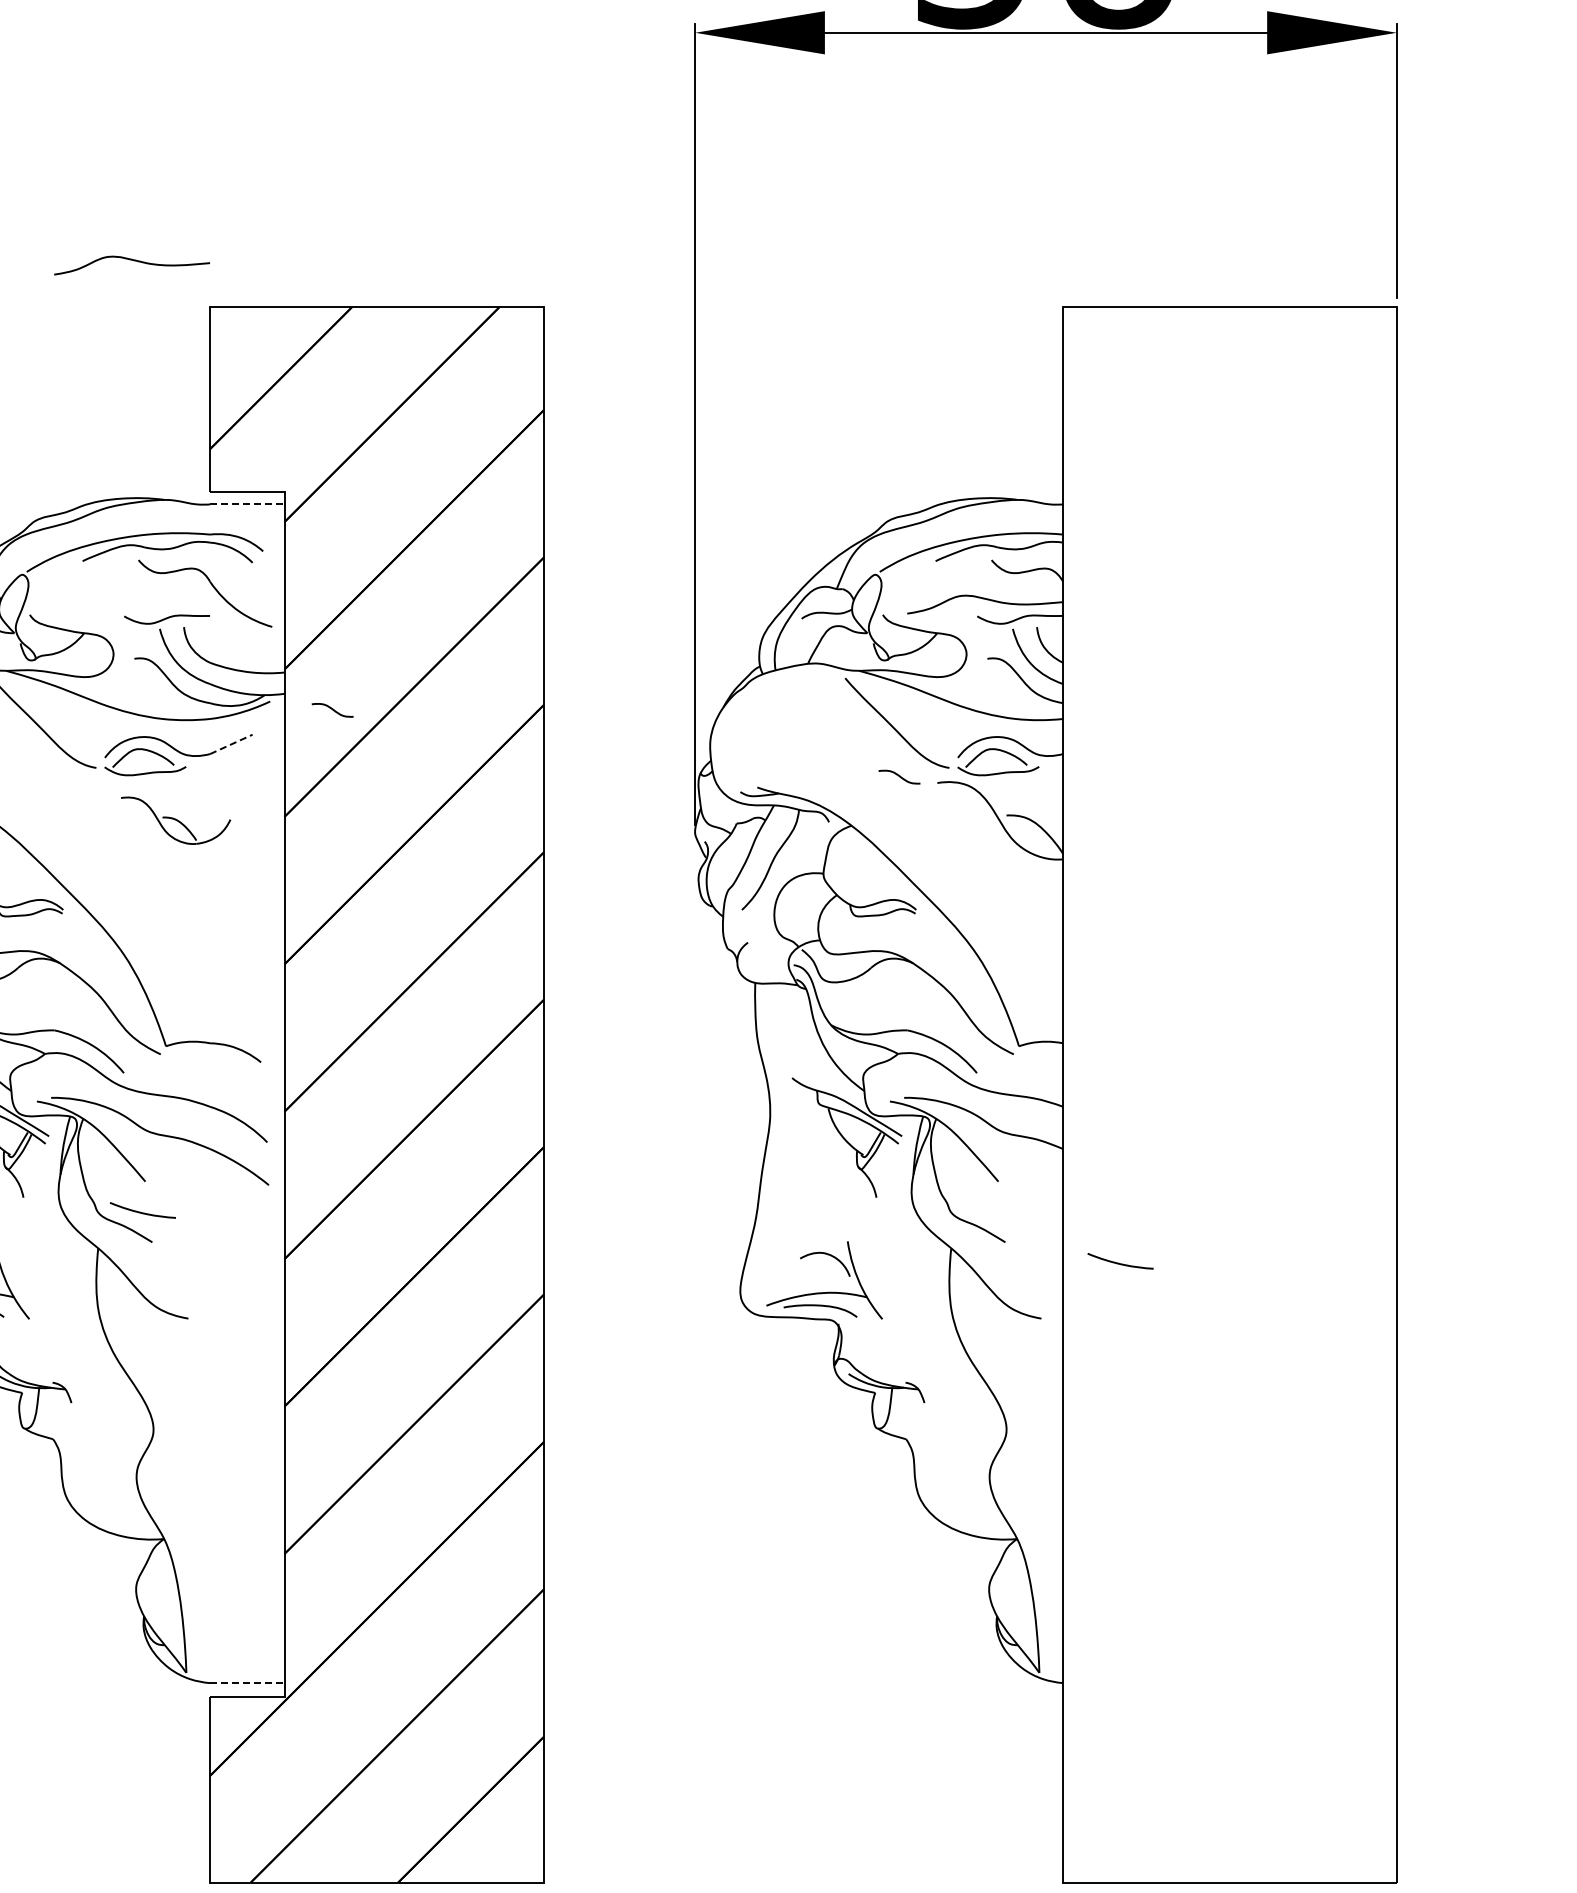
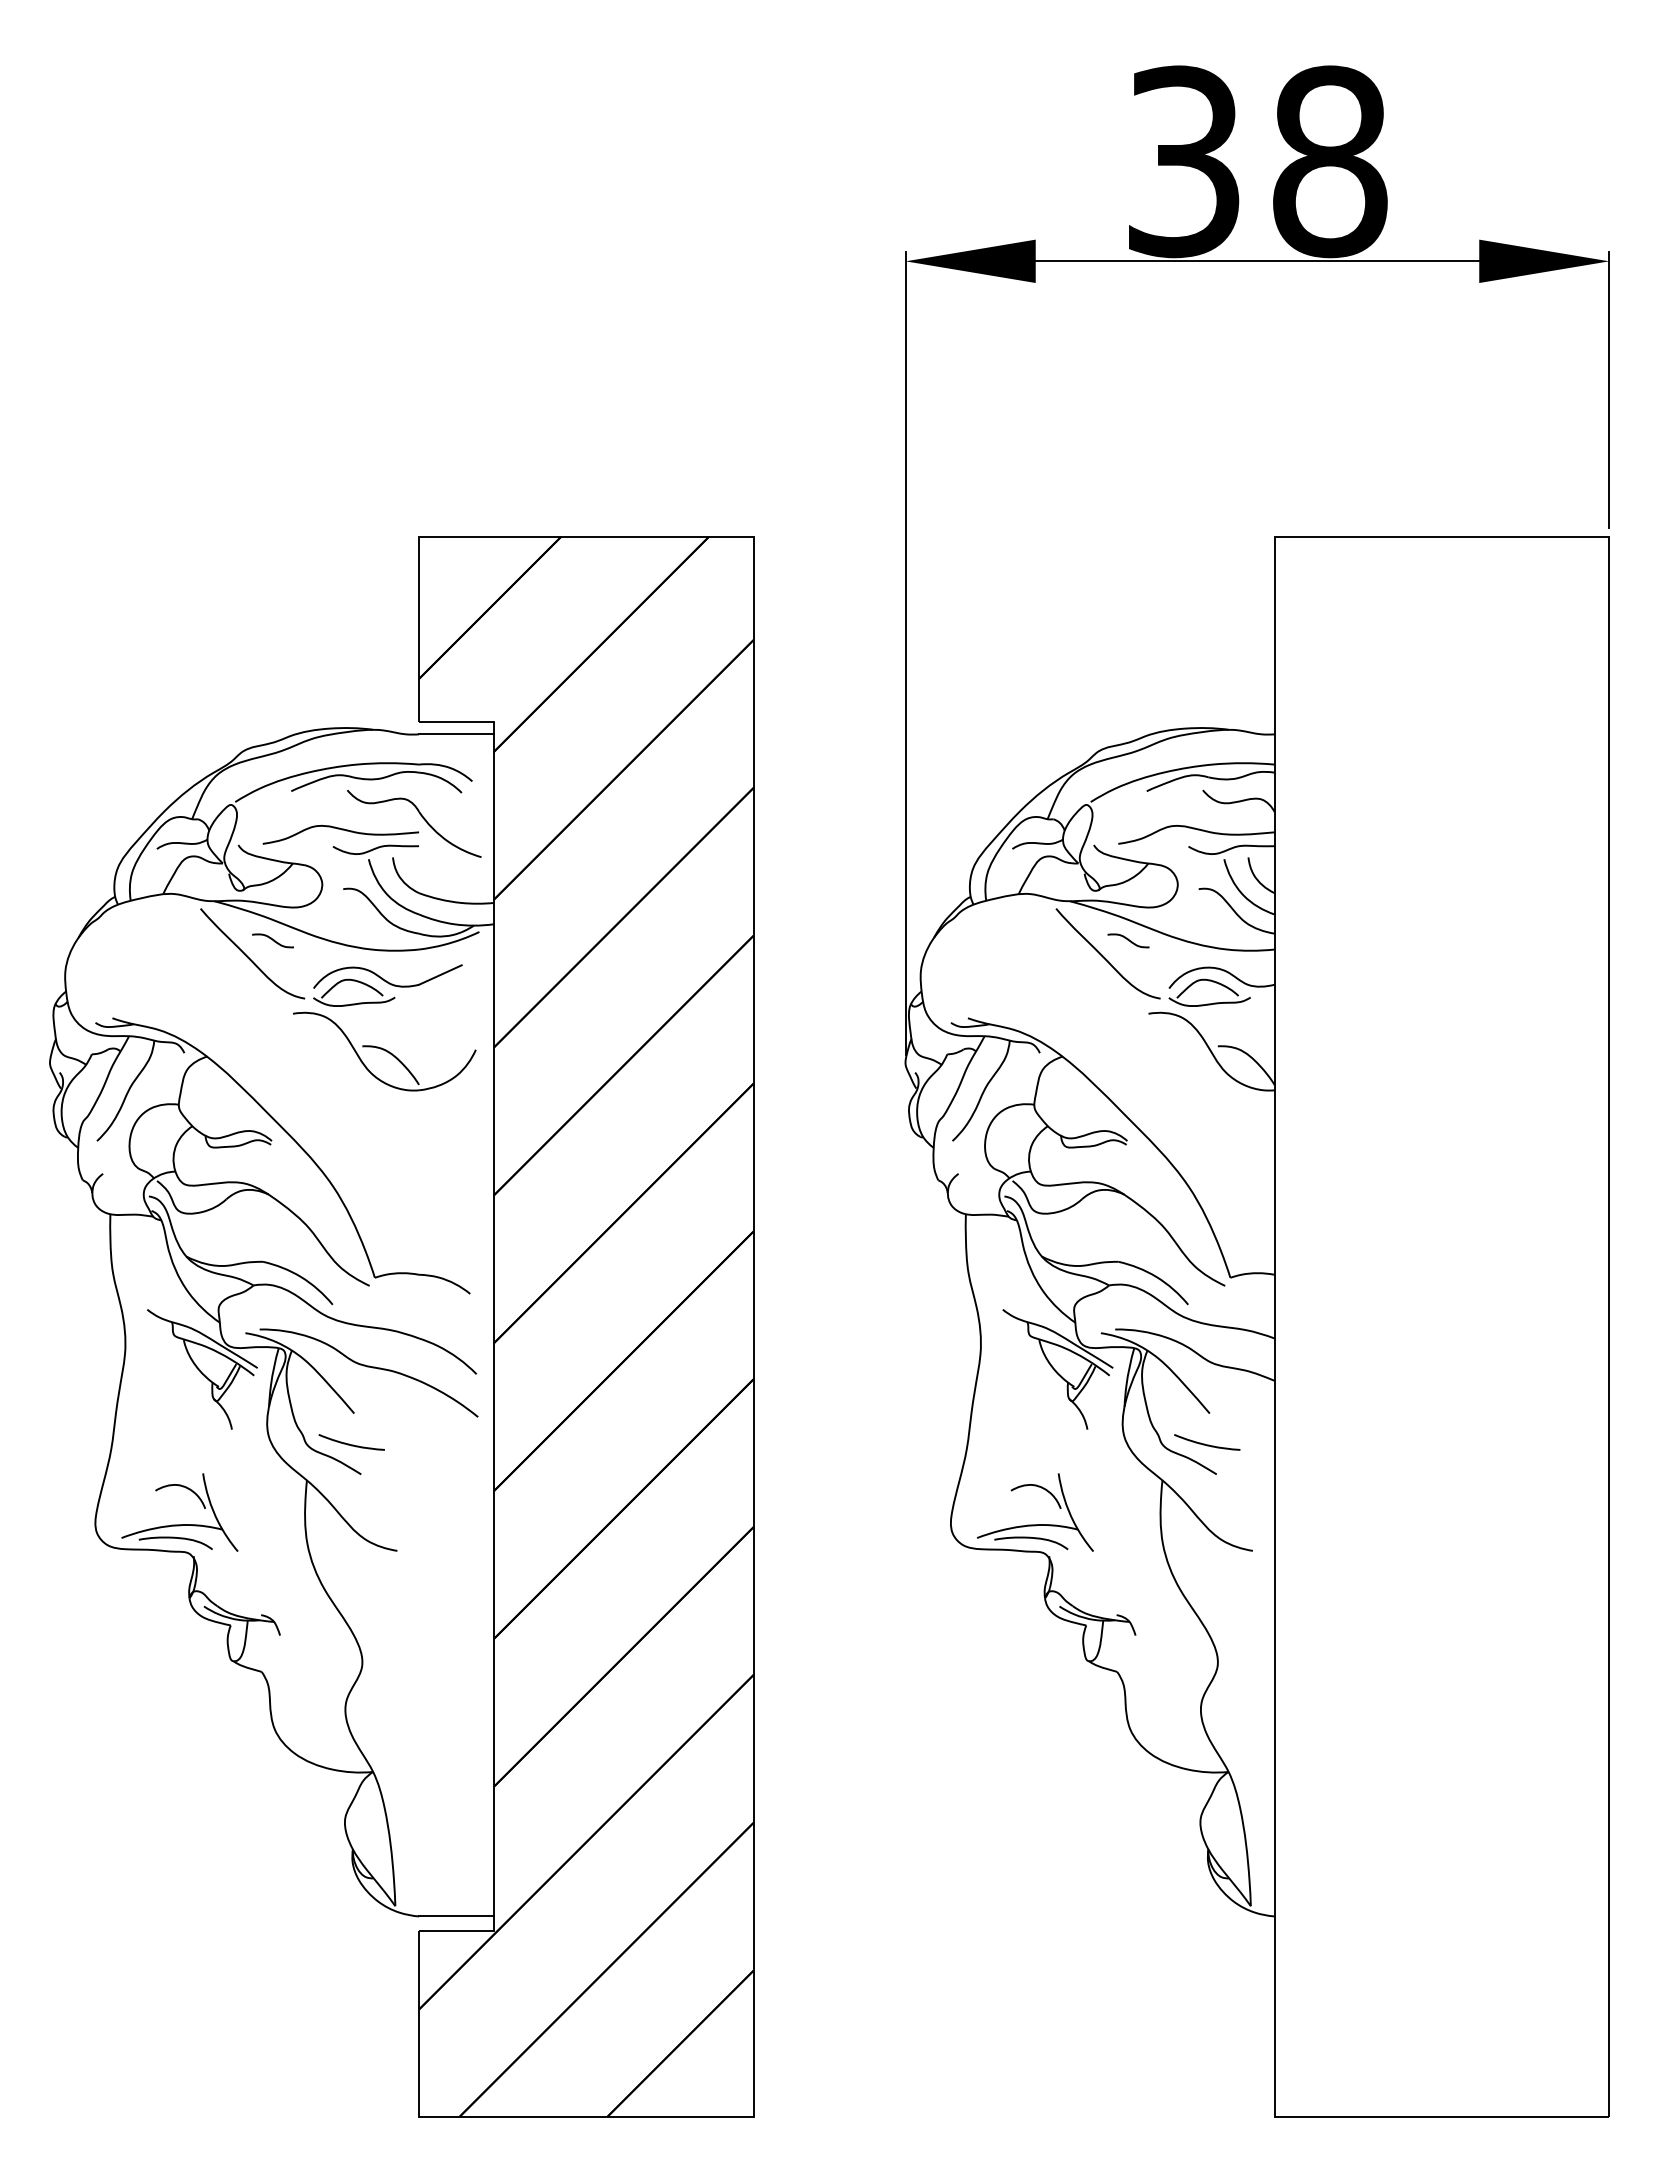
curve: (132, 261) -> (341, 830), moved
line: (247, 504) -> (456, 734), dashed -> solid
curve: (332, 709) -> (272, 940), moved
line: (231, 743) -> (440, 974), dashed -> solid
curve: (899, 776) -> (1128, 940), moved
part: (175, 820) -> (384, 1051), size x1.67
curve: (1120, 1263) -> (1207, 1444), moved
line: (247, 1683) -> (456, 1916), dashed -> solid

